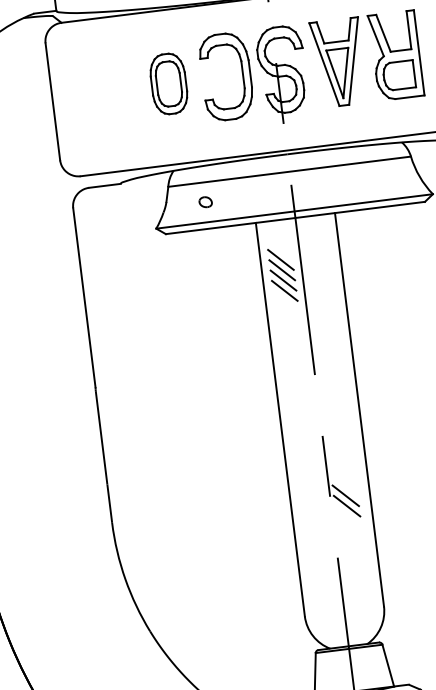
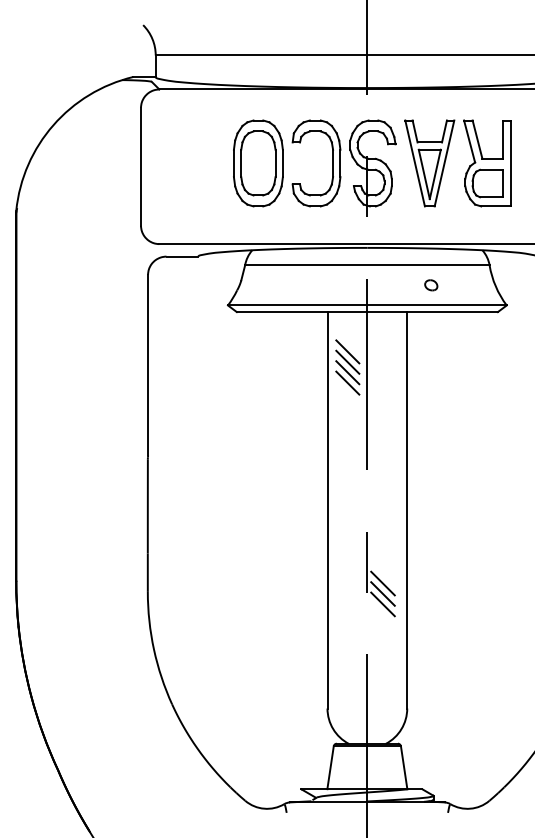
part: (169, 84) -> (258, 163), size x1.43
part: (205, 202) -> (431, 285), moved
line: (343, 485) -> (382, 583), added

